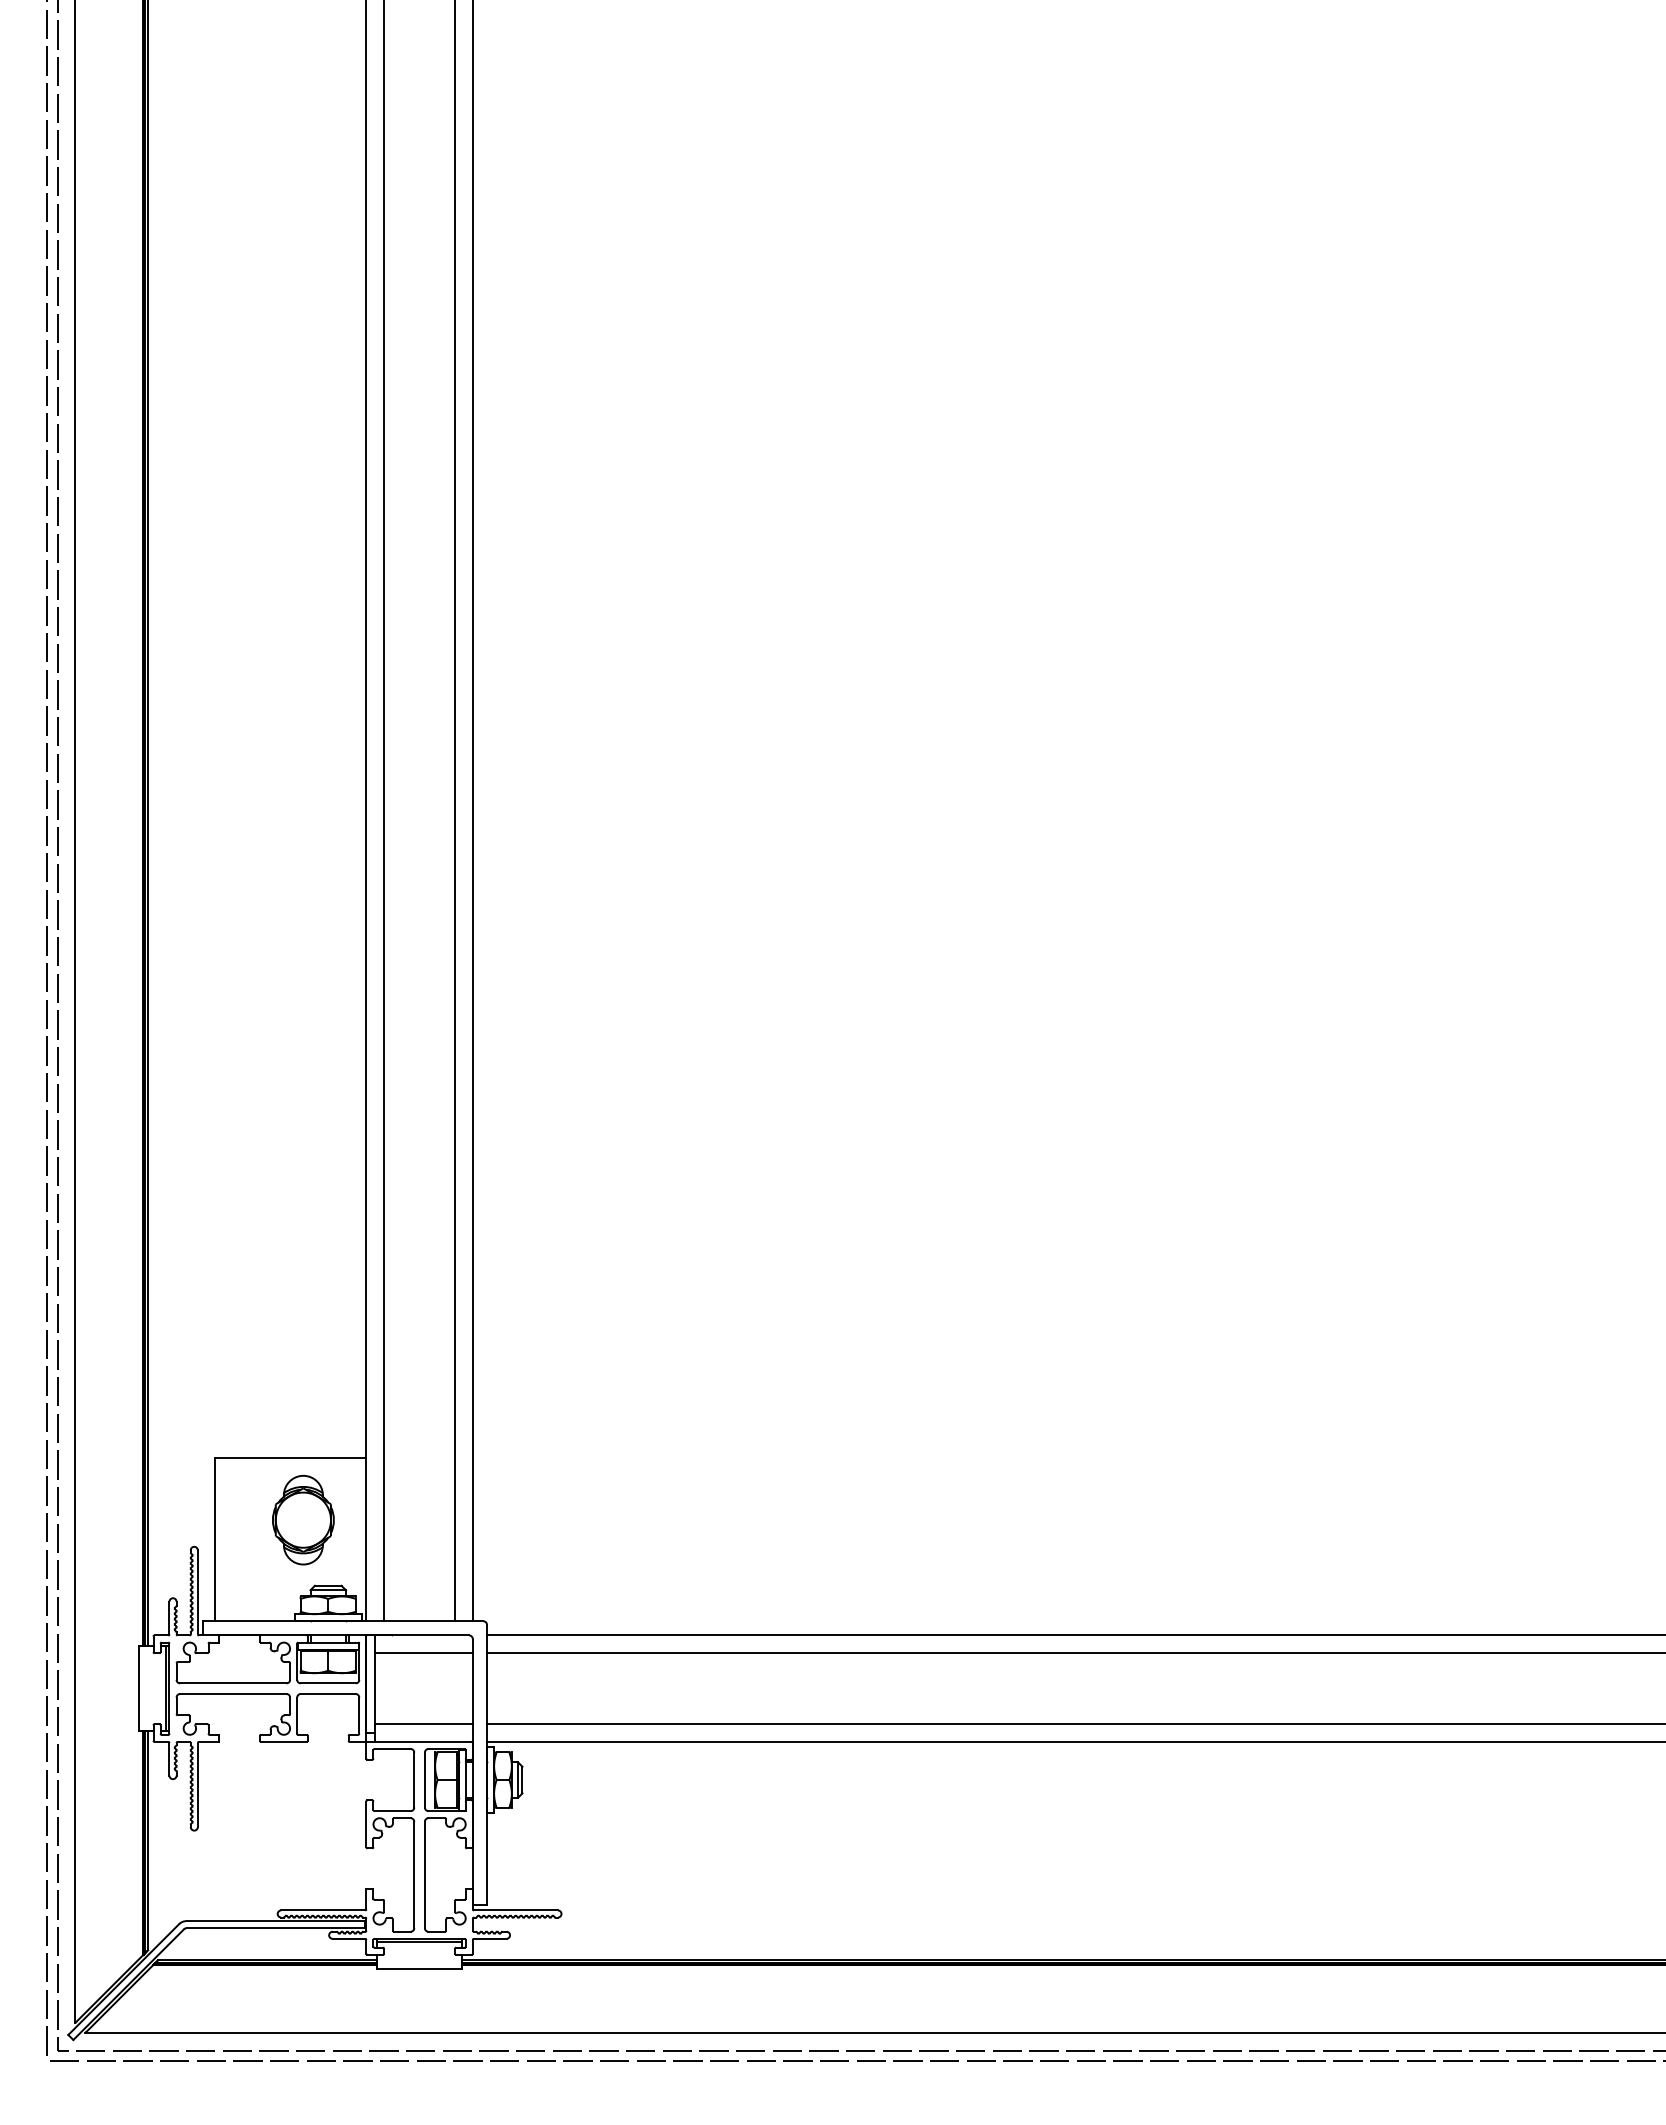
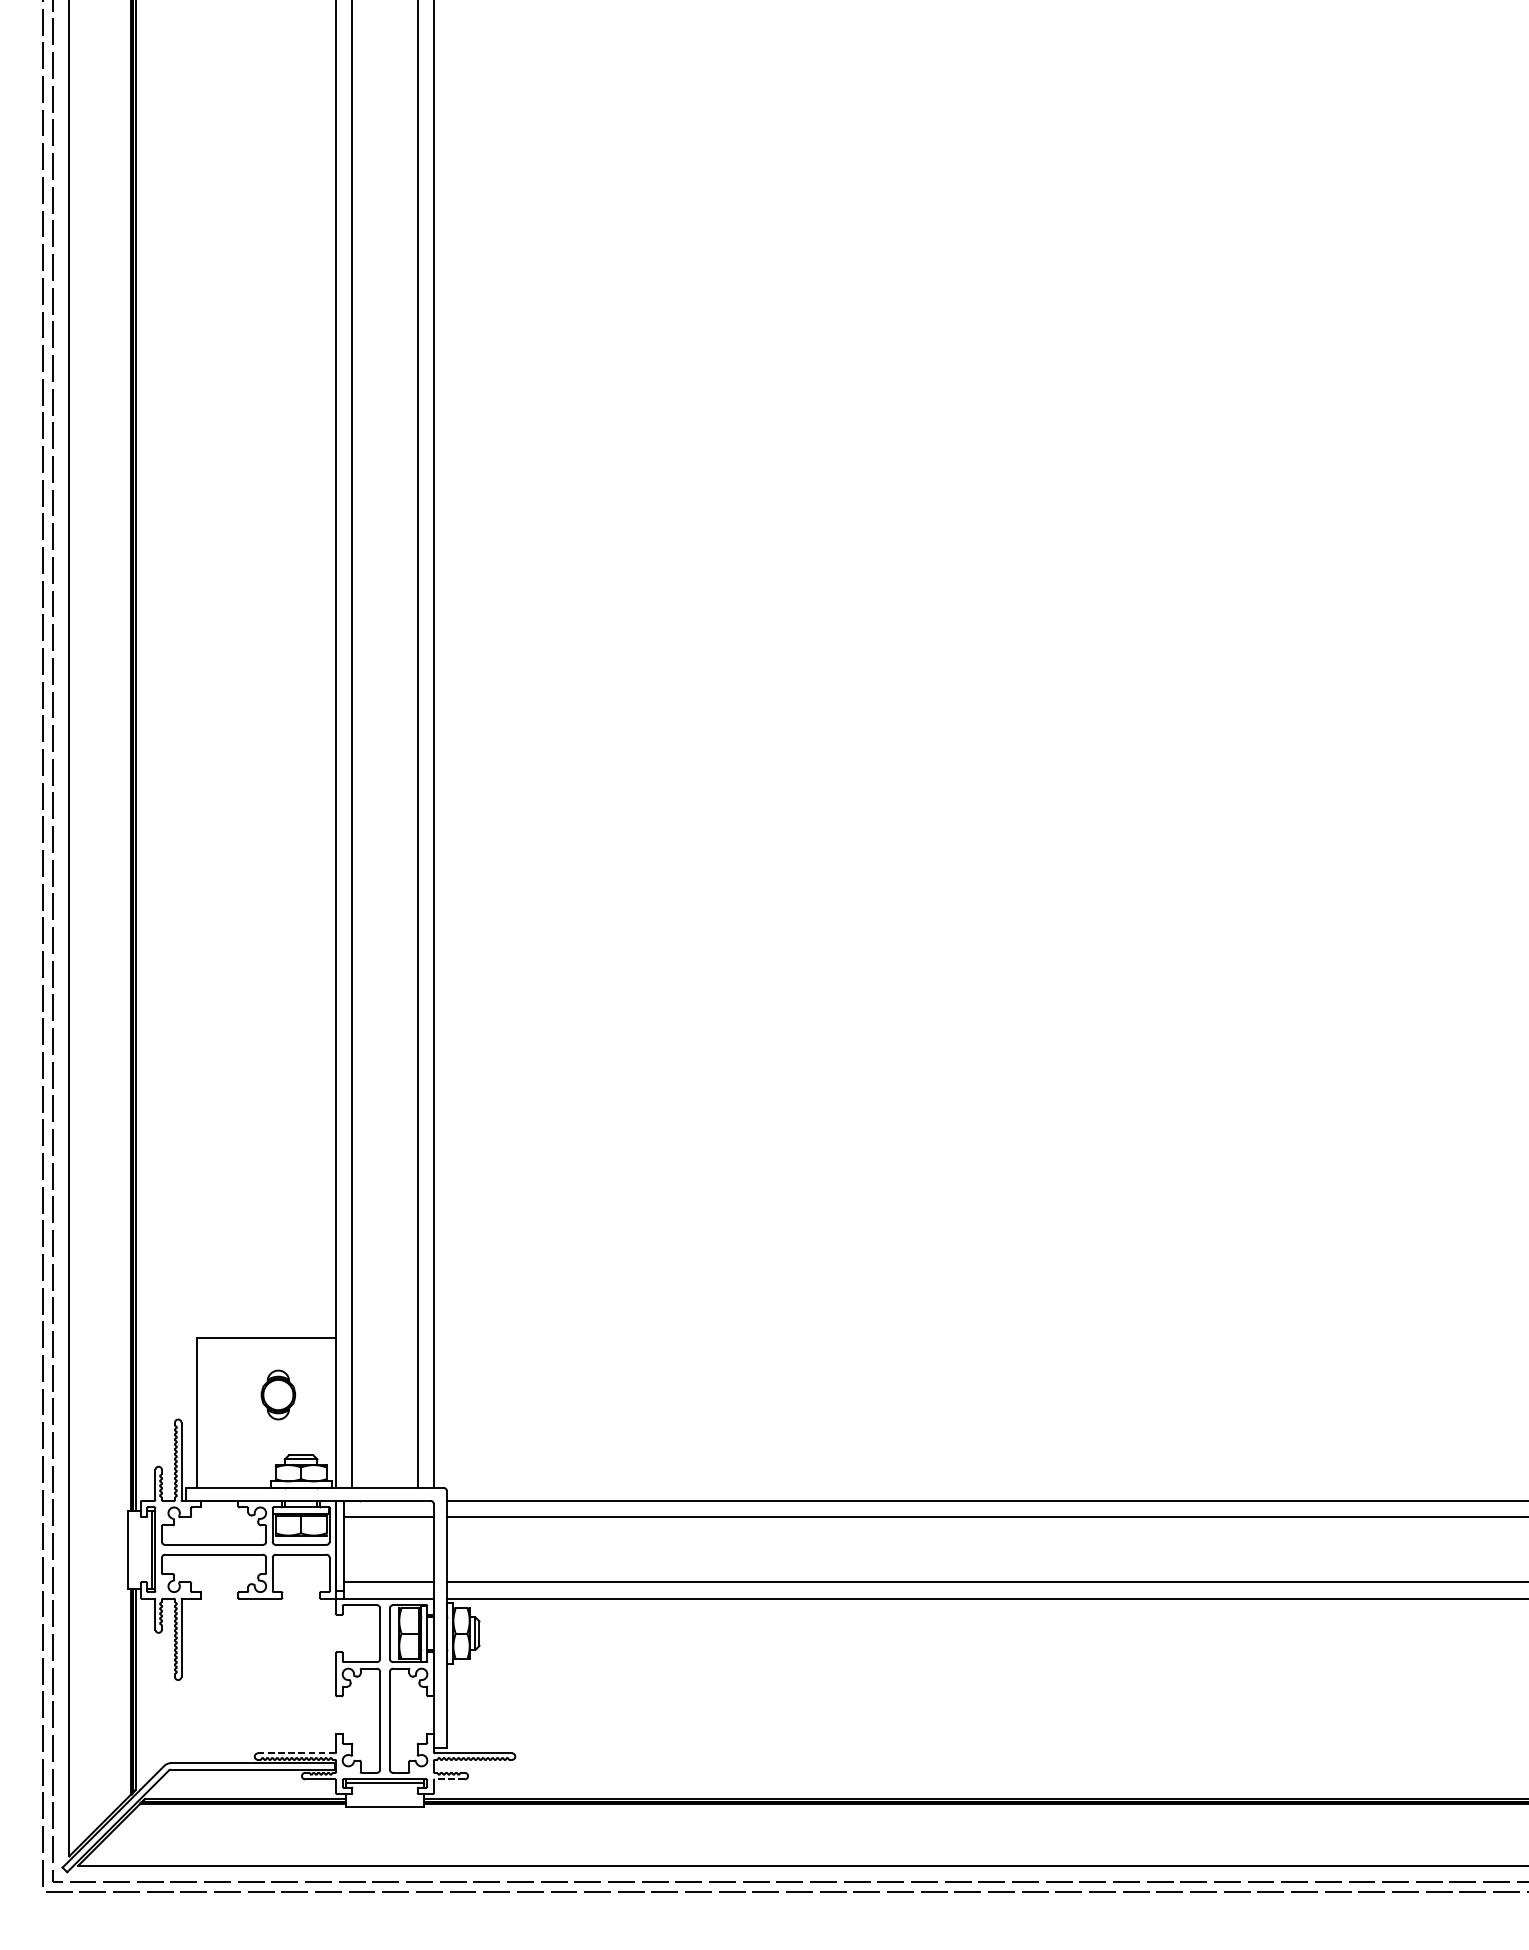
part: (303, 1519) -> (278, 1394), size x0.6
line: (323, 1910) -> (296, 1753), solid -> dashed
line: (489, 1938) -> (449, 1779), solid -> dashed

